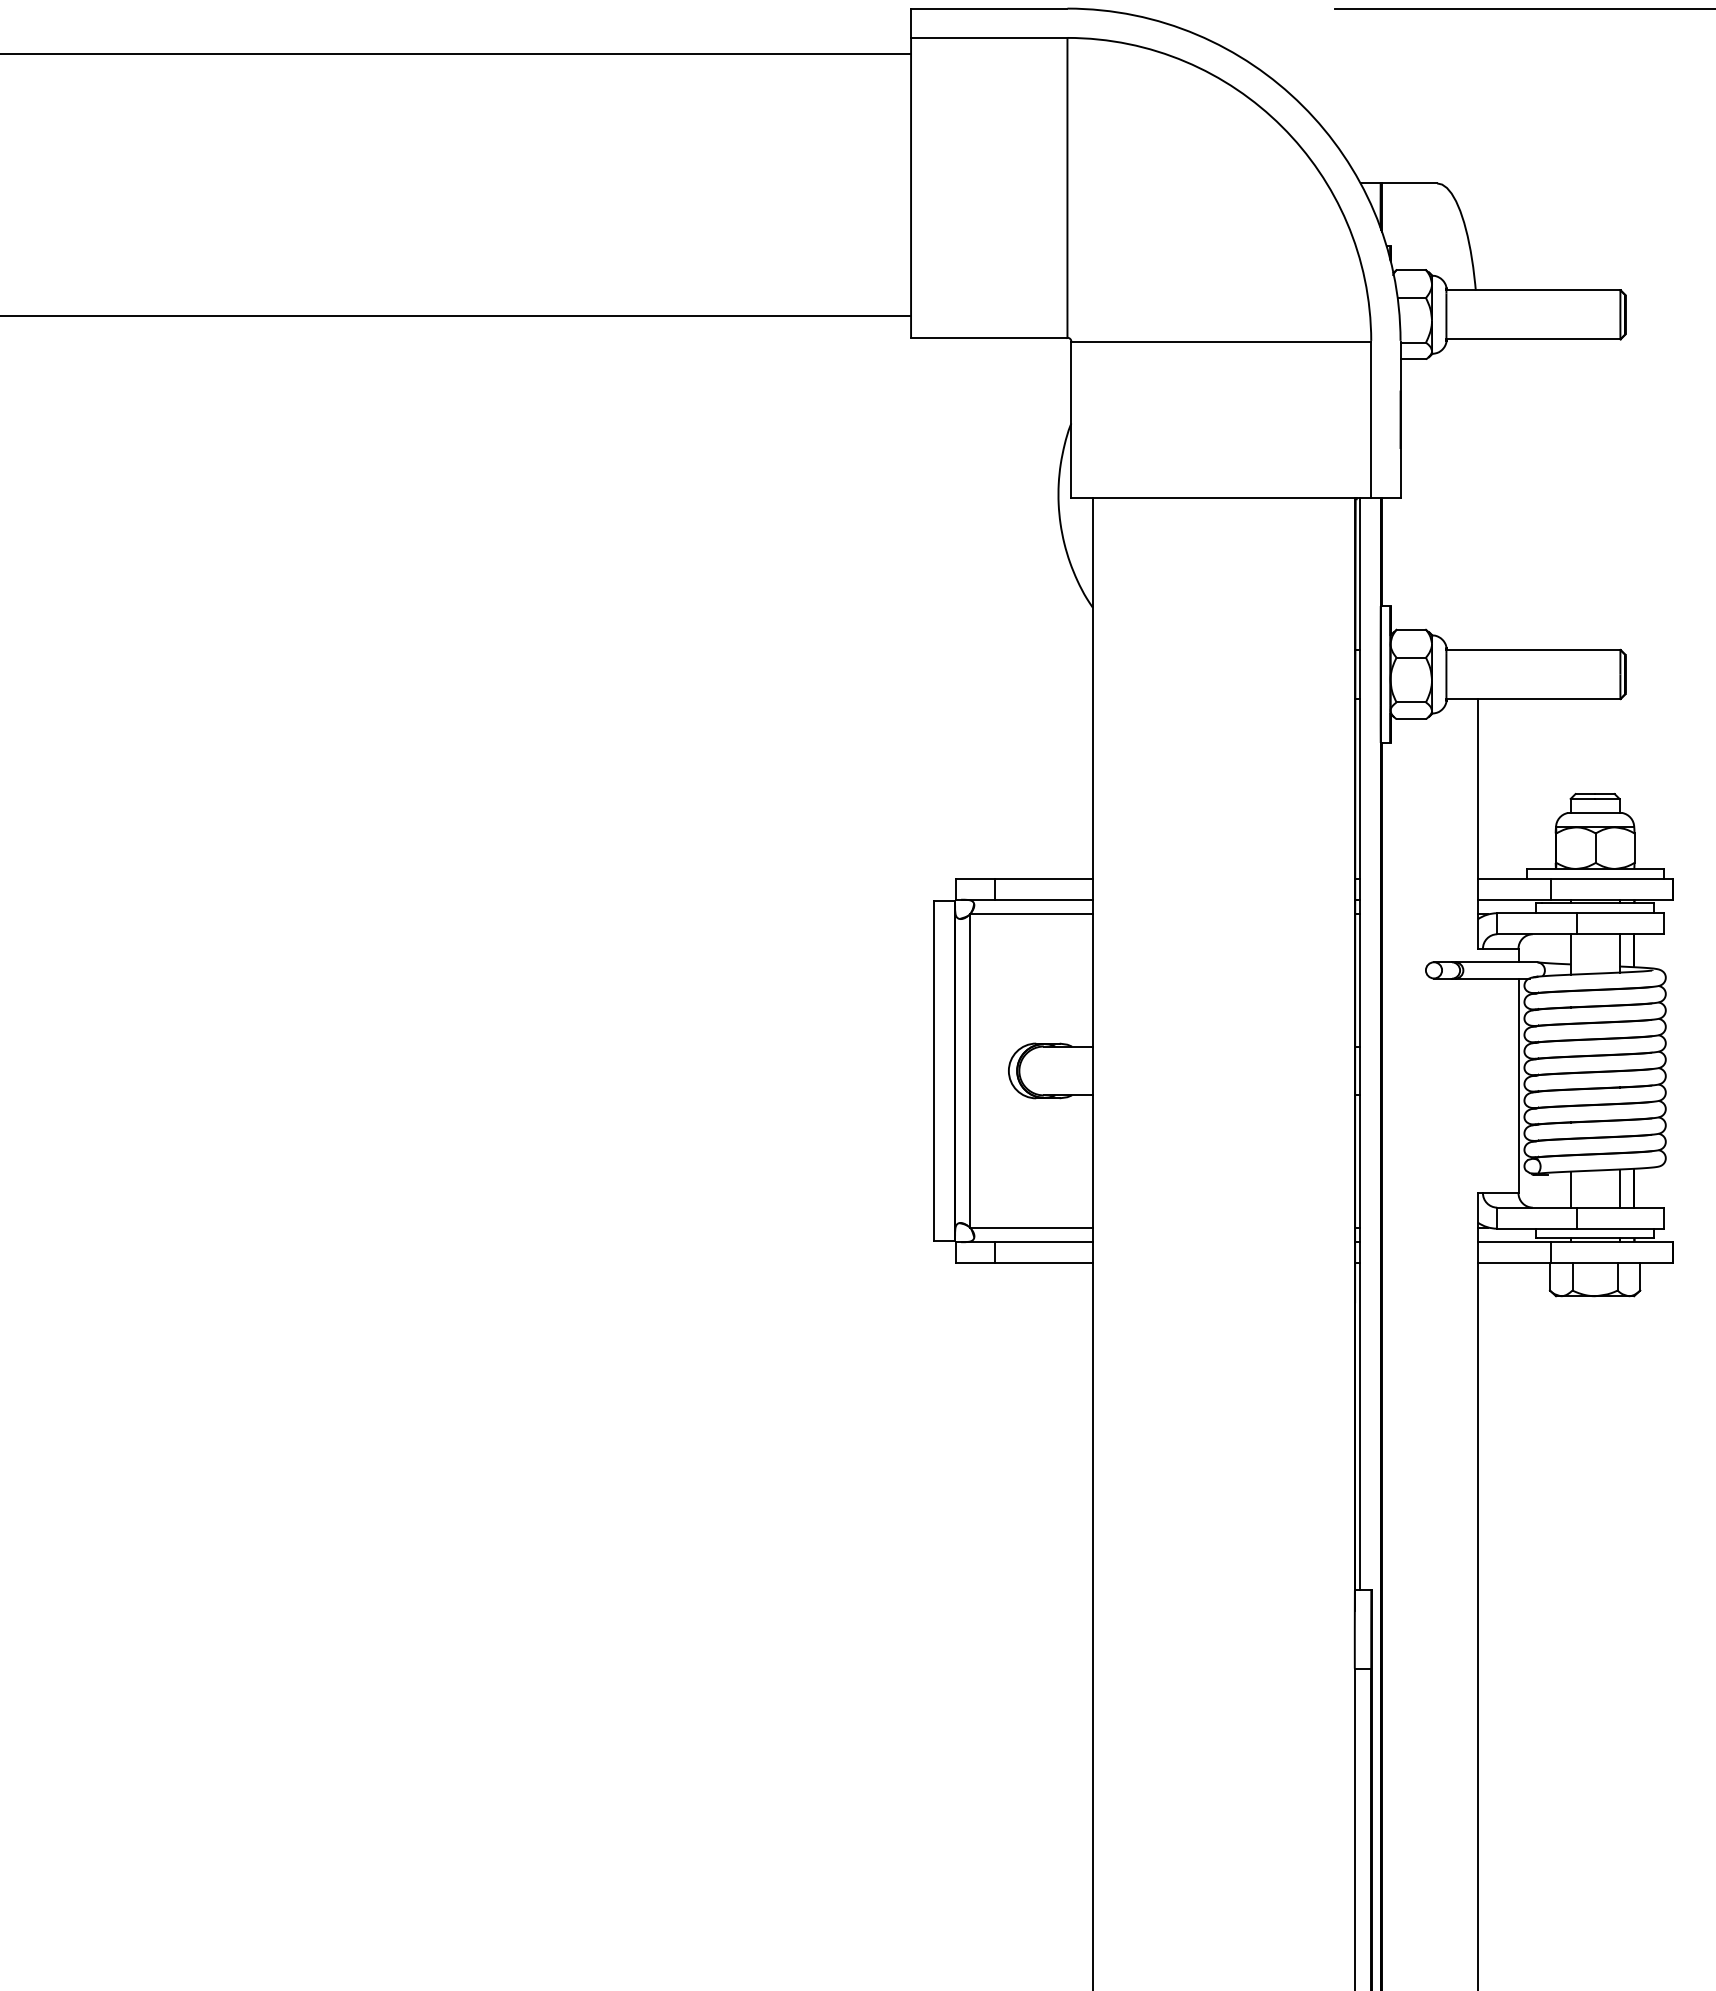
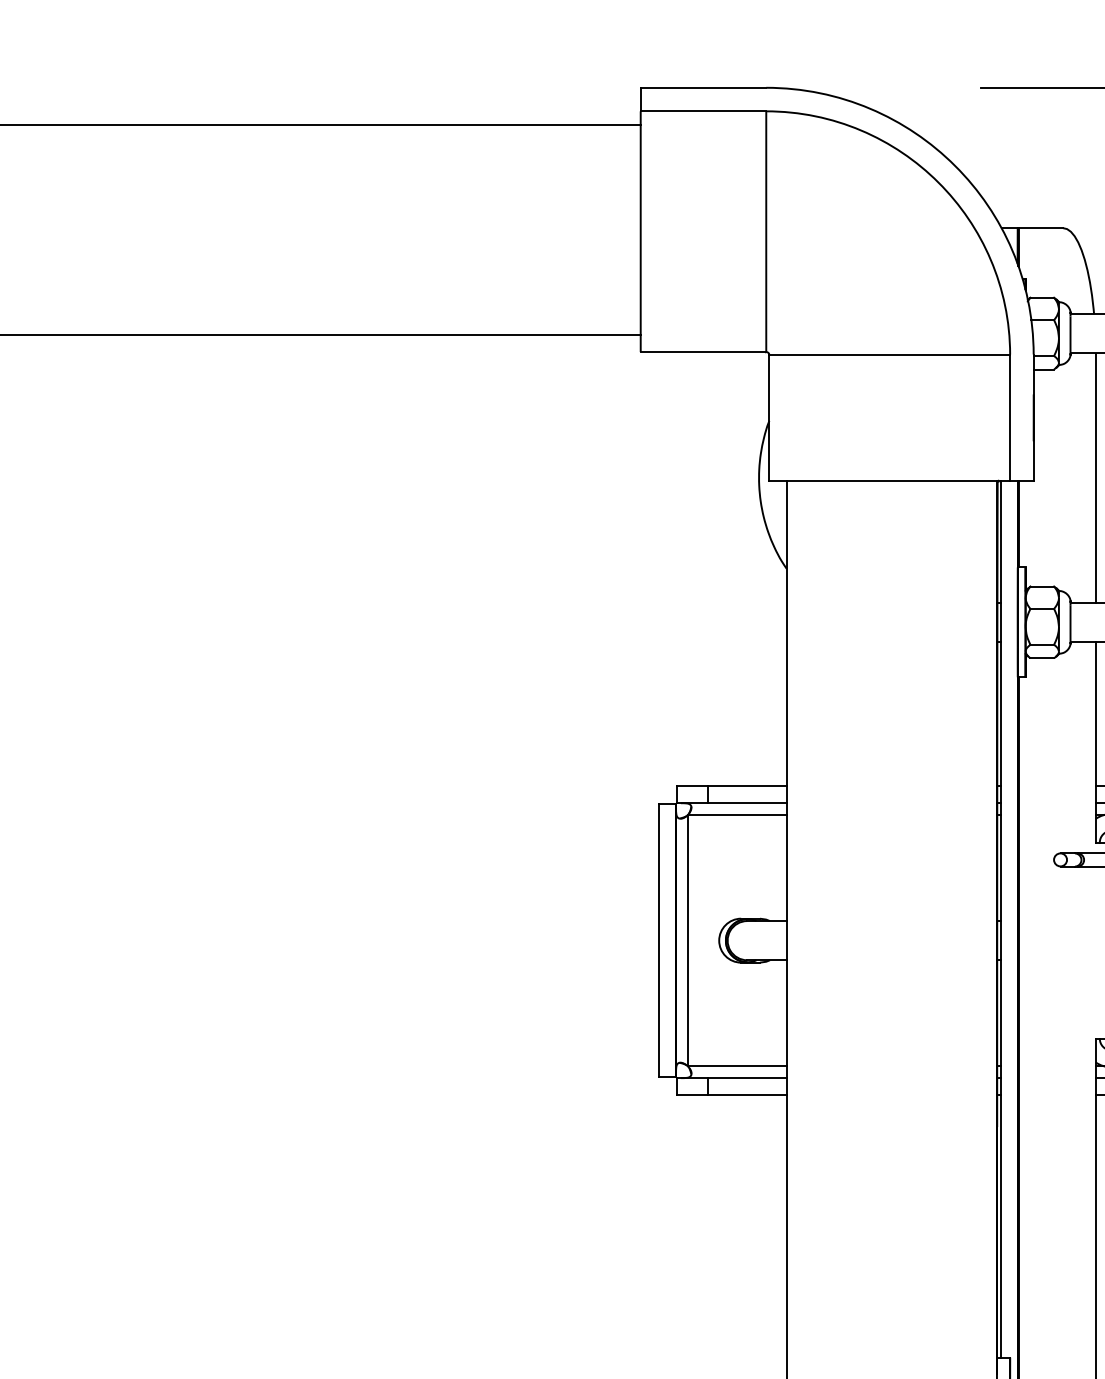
line: (1477, 494) -> (1095, 477), added

